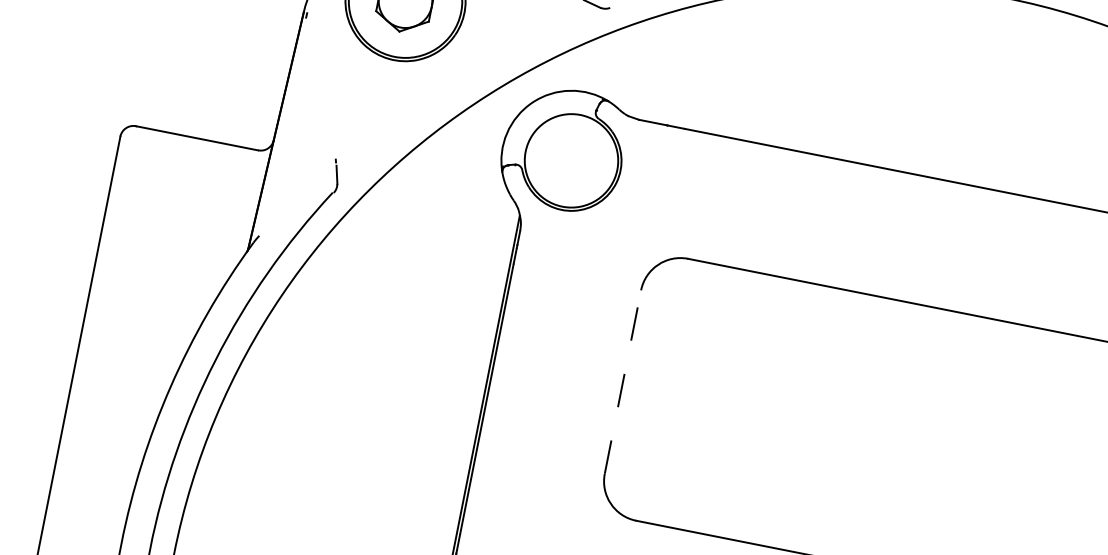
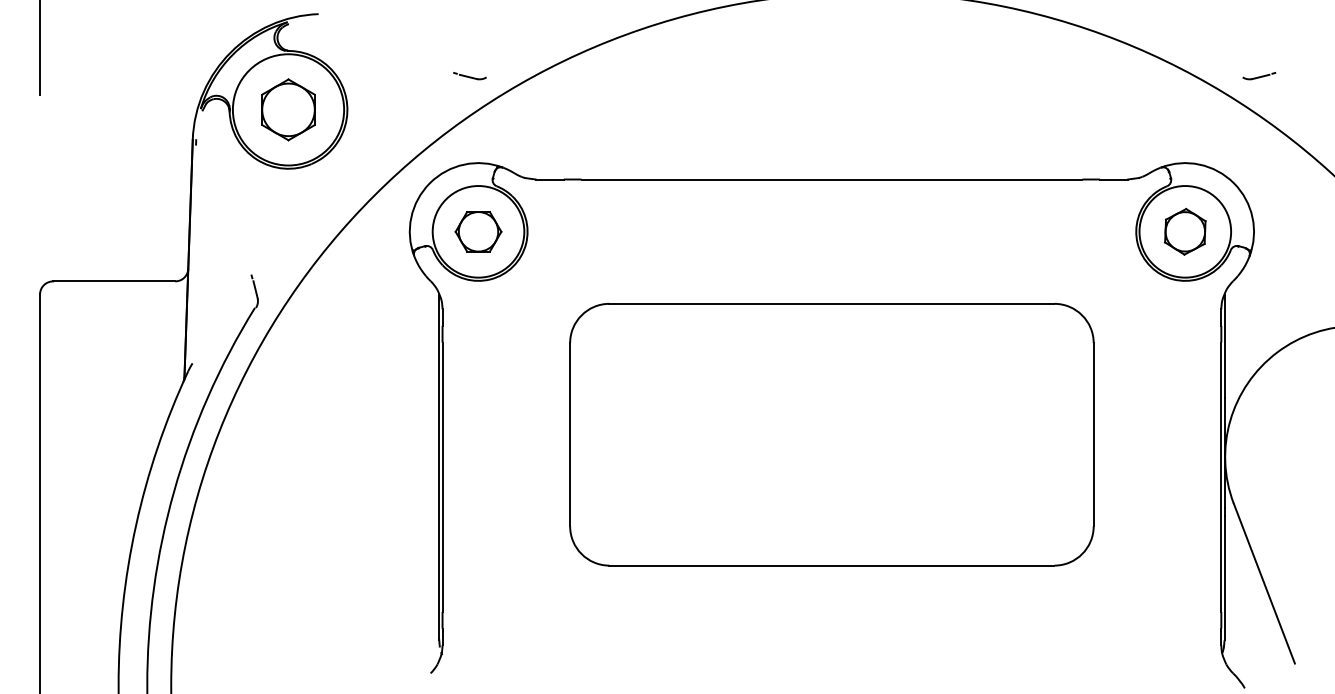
part: (571, 160) -> (478, 231), added
line: (623, 381) -> (570, 434), dashed -> solid

